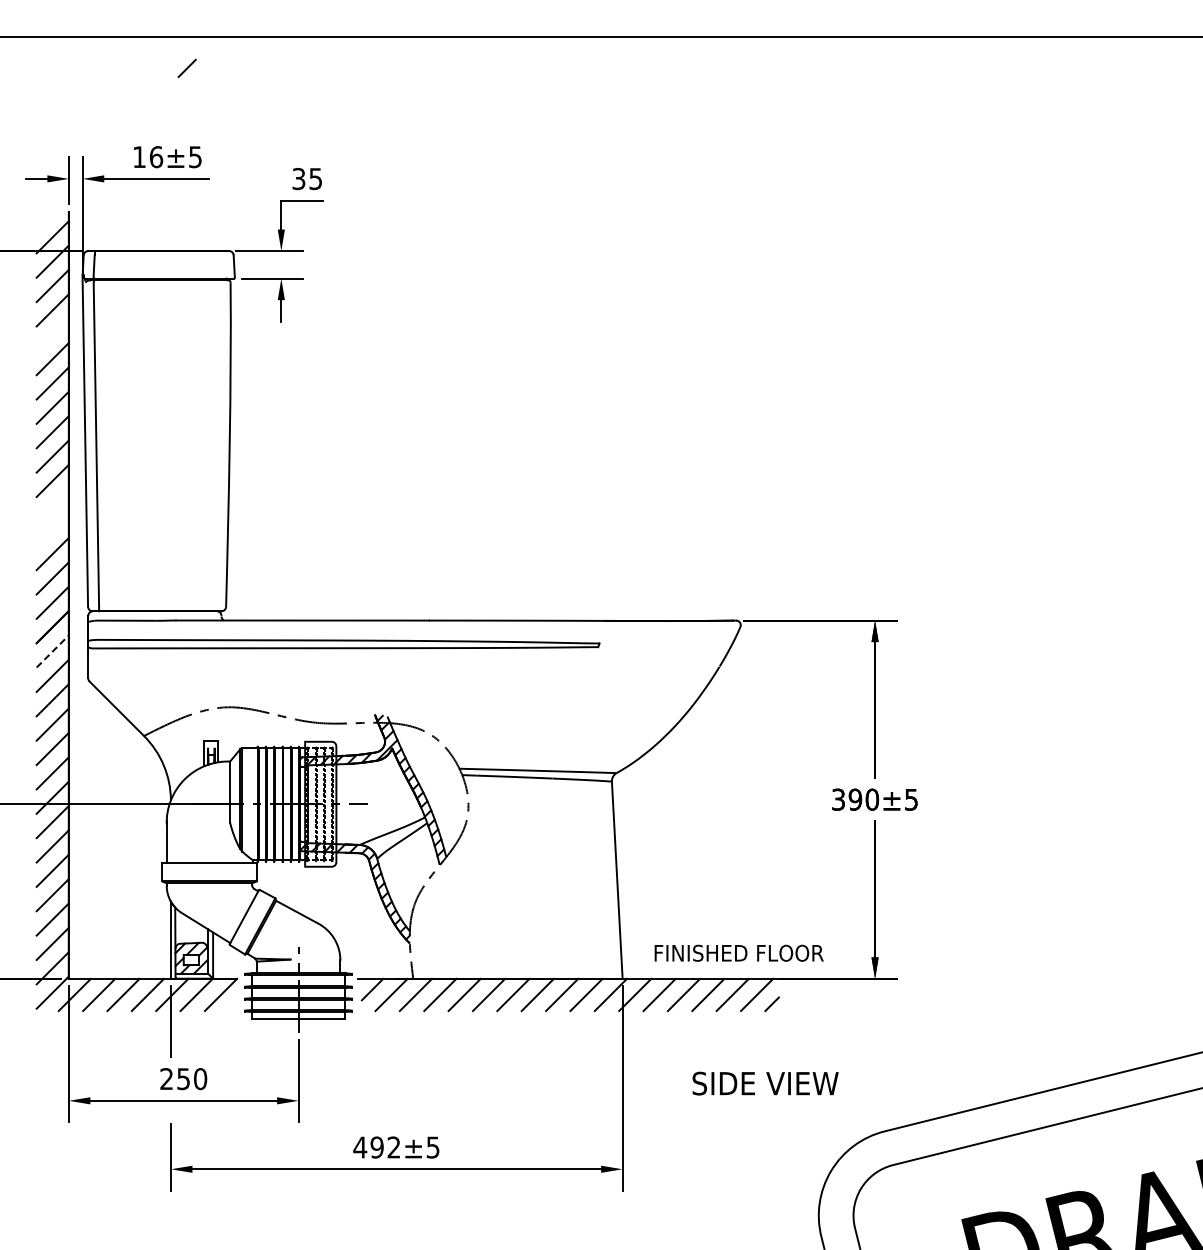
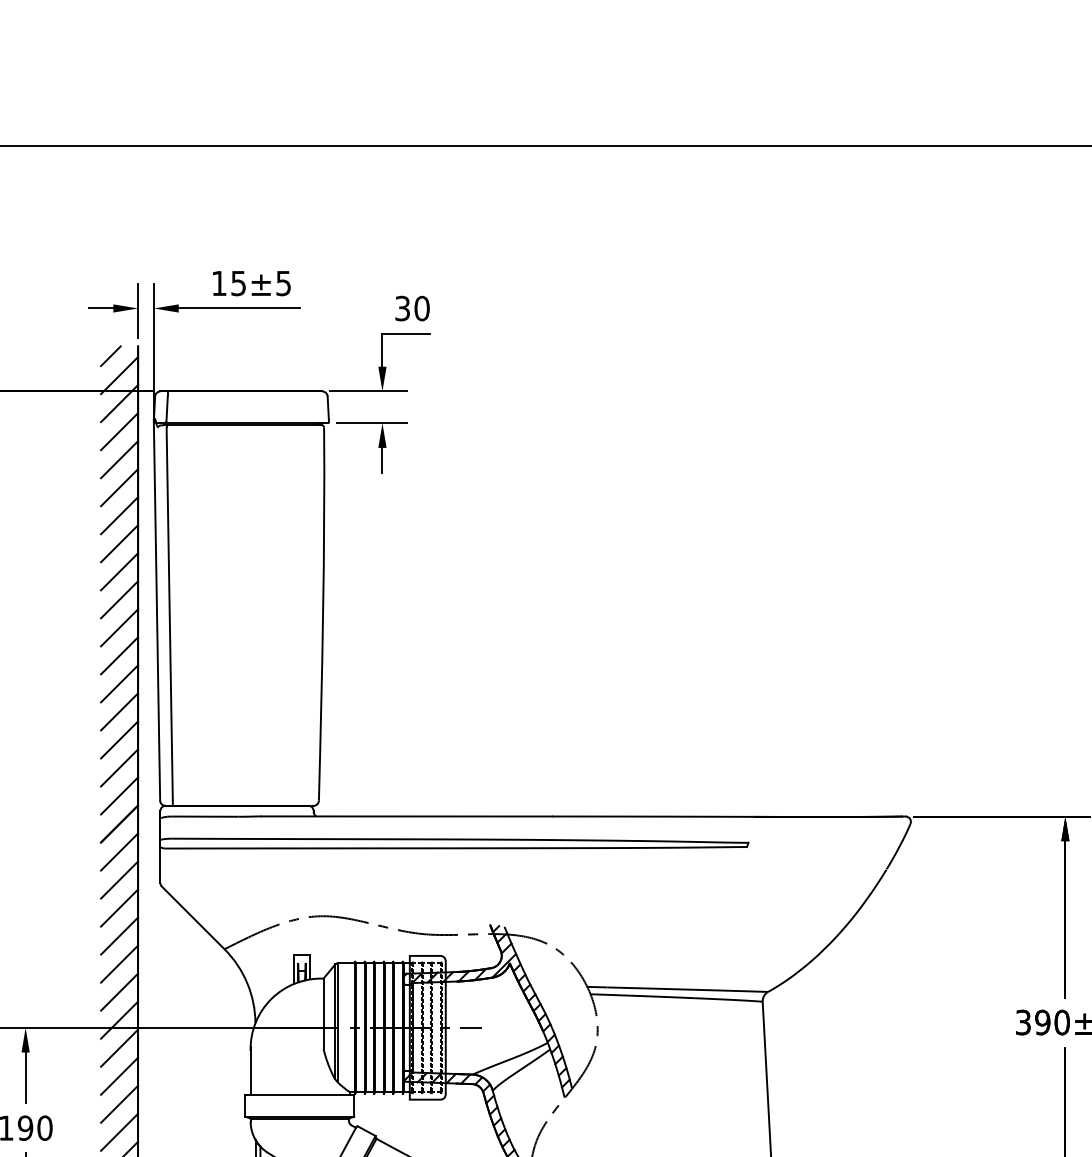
line: (186, 67) -> (110, 355), moved
text: (156, 157) -> (238, 283), 16±5 -> 15±5
text: (315, 179) -> (421, 309), 35 -> 30
line: (52, 334) -> (119, 487), added
line: (52, 505) -> (119, 684), added
line: (52, 529) -> (119, 711), added
line: (52, 651) -> (119, 852), dashed -> solid

